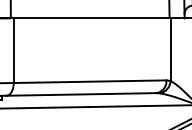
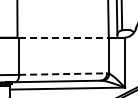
line: (92, 18) -> (64, 37), solid -> dashed
line: (90, 82) -> (63, 74), solid -> dashed

